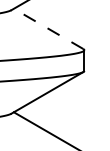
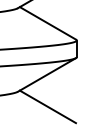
line: (48, 29) -> (47, 23), dashed -> solid

